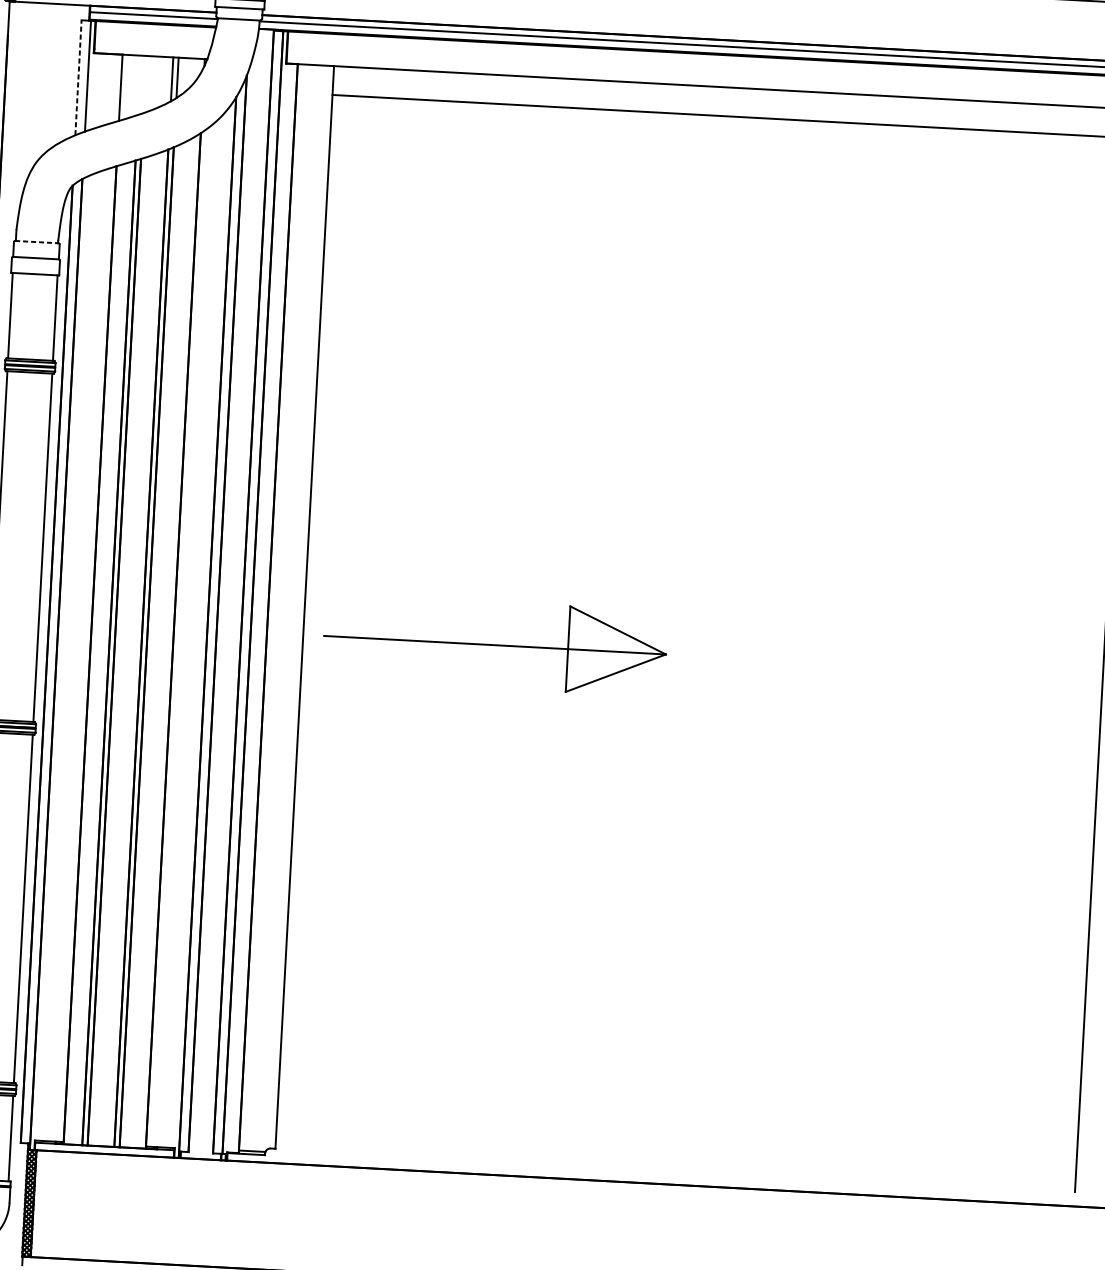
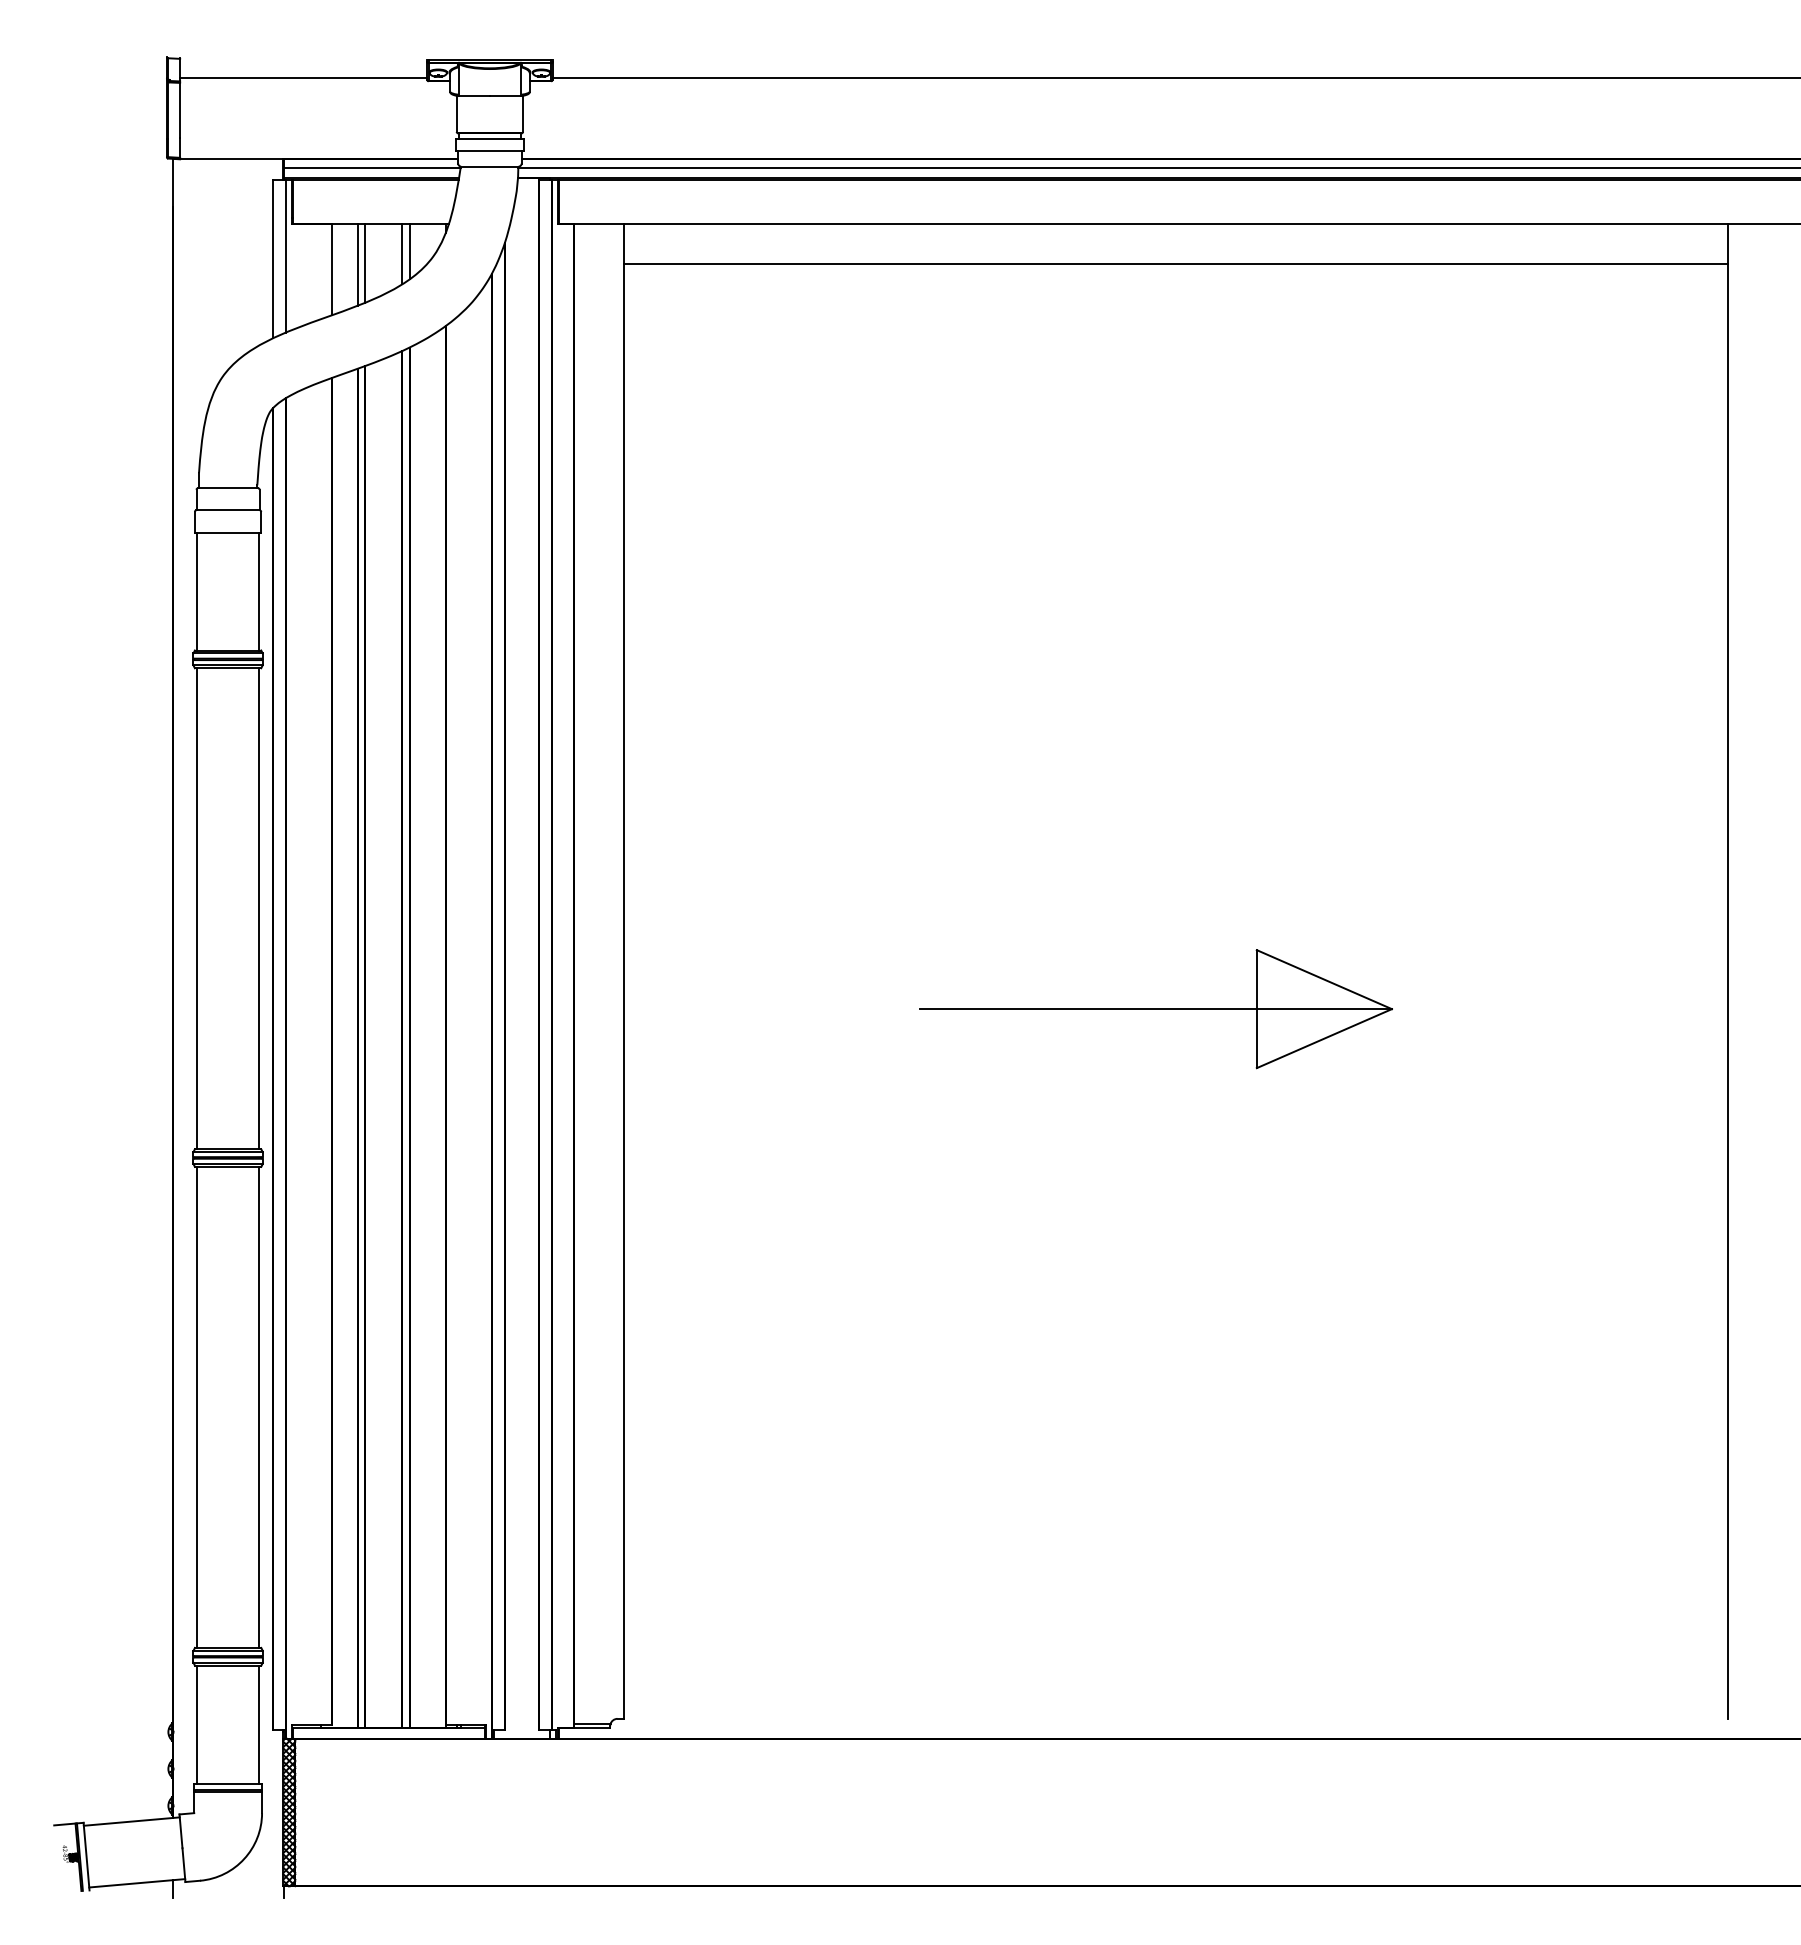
line: (78, 77) -> (273, 258), dashed -> solid
line: (145, 84) -> (365, 262), added
line: (139, 85) -> (357, 264), added
line: (37, 242) -> (228, 488), dashed -> solid
part: (494, 645) -> (1155, 1009), moved

